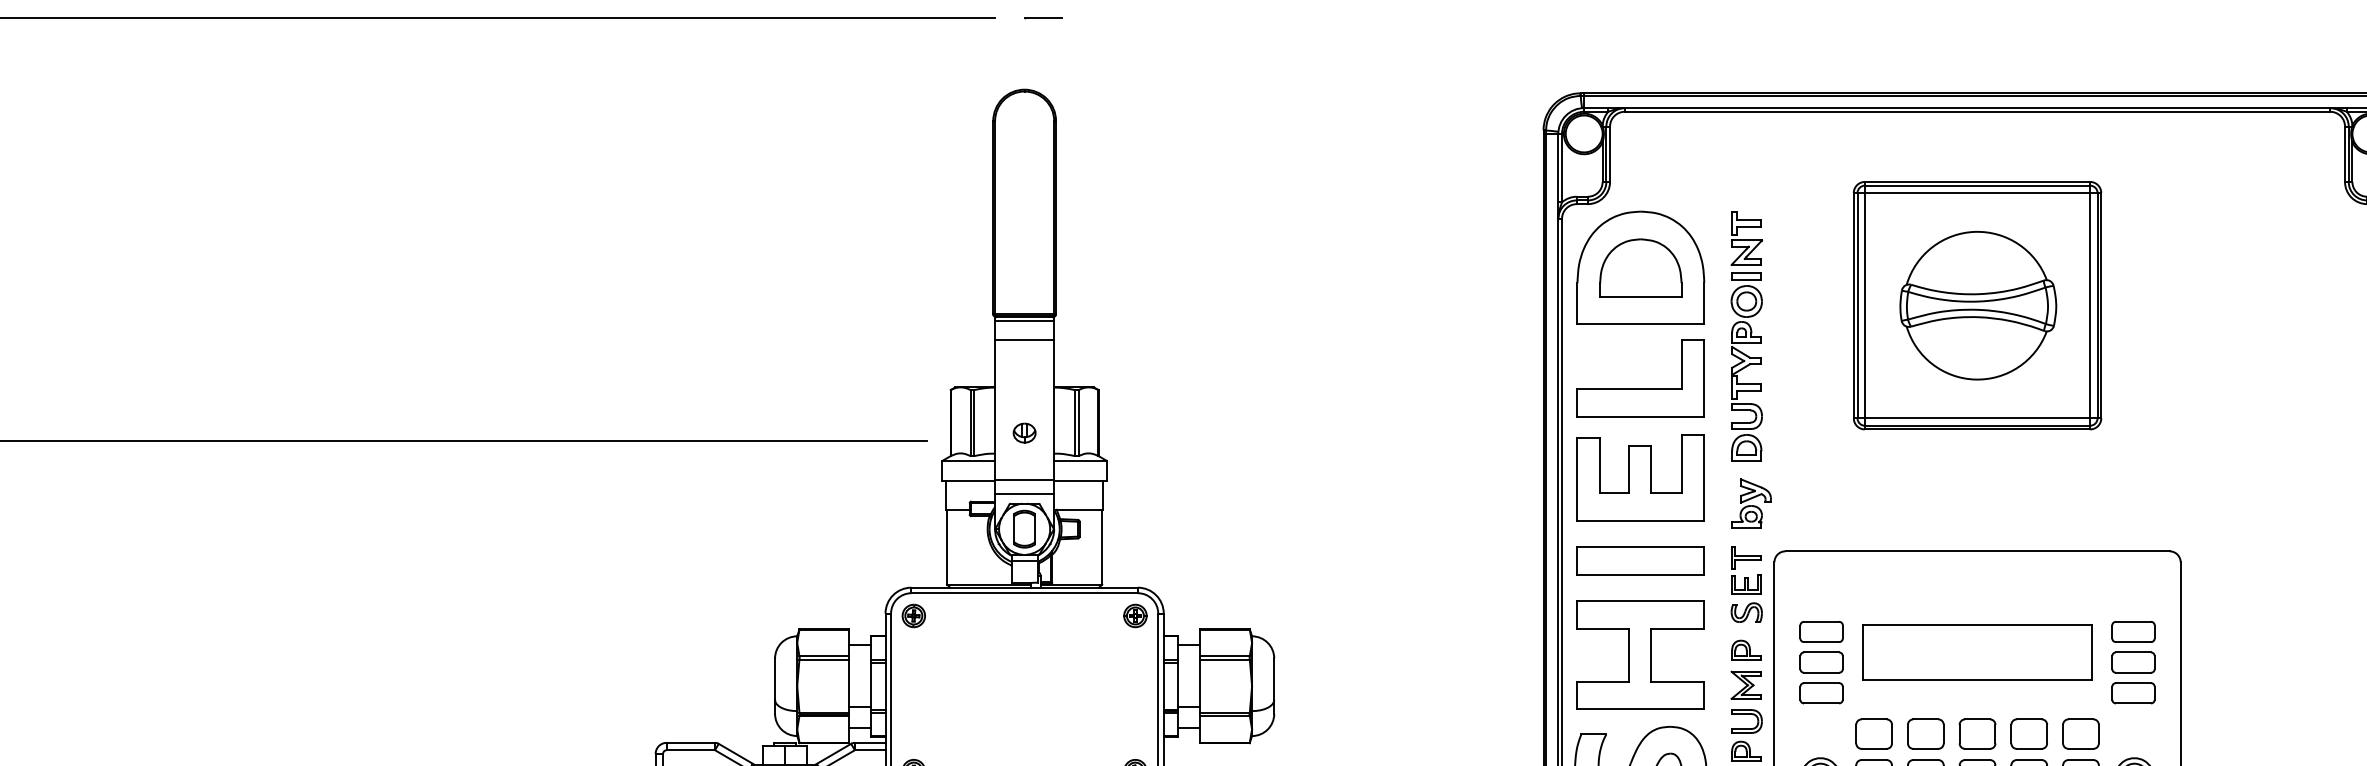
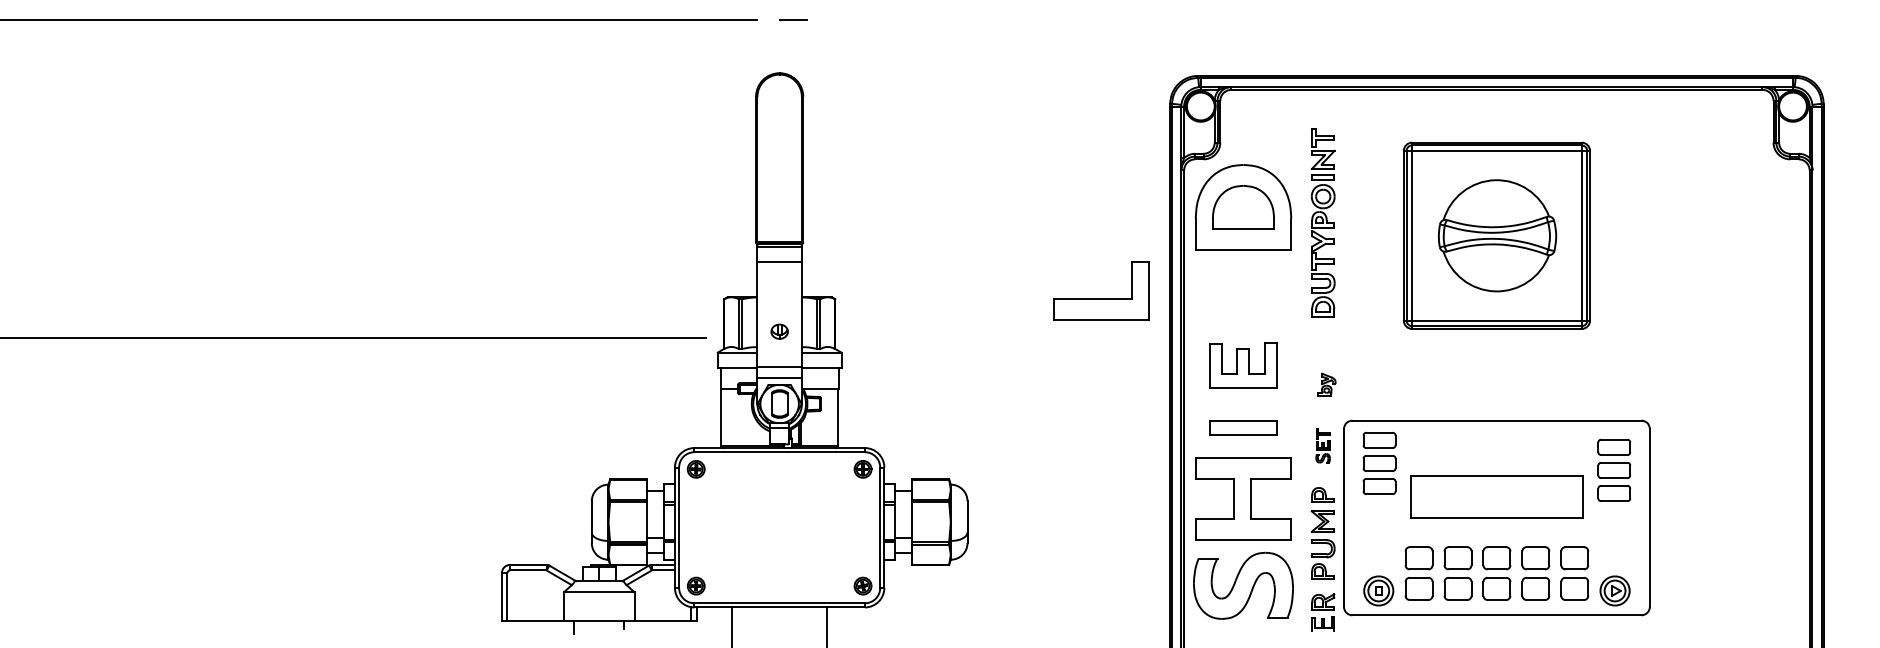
part: (1745, 335) -> (1322, 222), moved
part: (1640, 388) -> (1101, 298), moved
part: (1640, 478) -> (1243, 365), size x0.7
part: (1751, 503) -> (1326, 384), size x0.6
part: (1640, 560) -> (1243, 427), size x0.7
part: (1745, 584) -> (1322, 445), size x0.6
part: (1821, 661) -> (1379, 462), moved
part: (2133, 661) -> (1614, 469), moved

